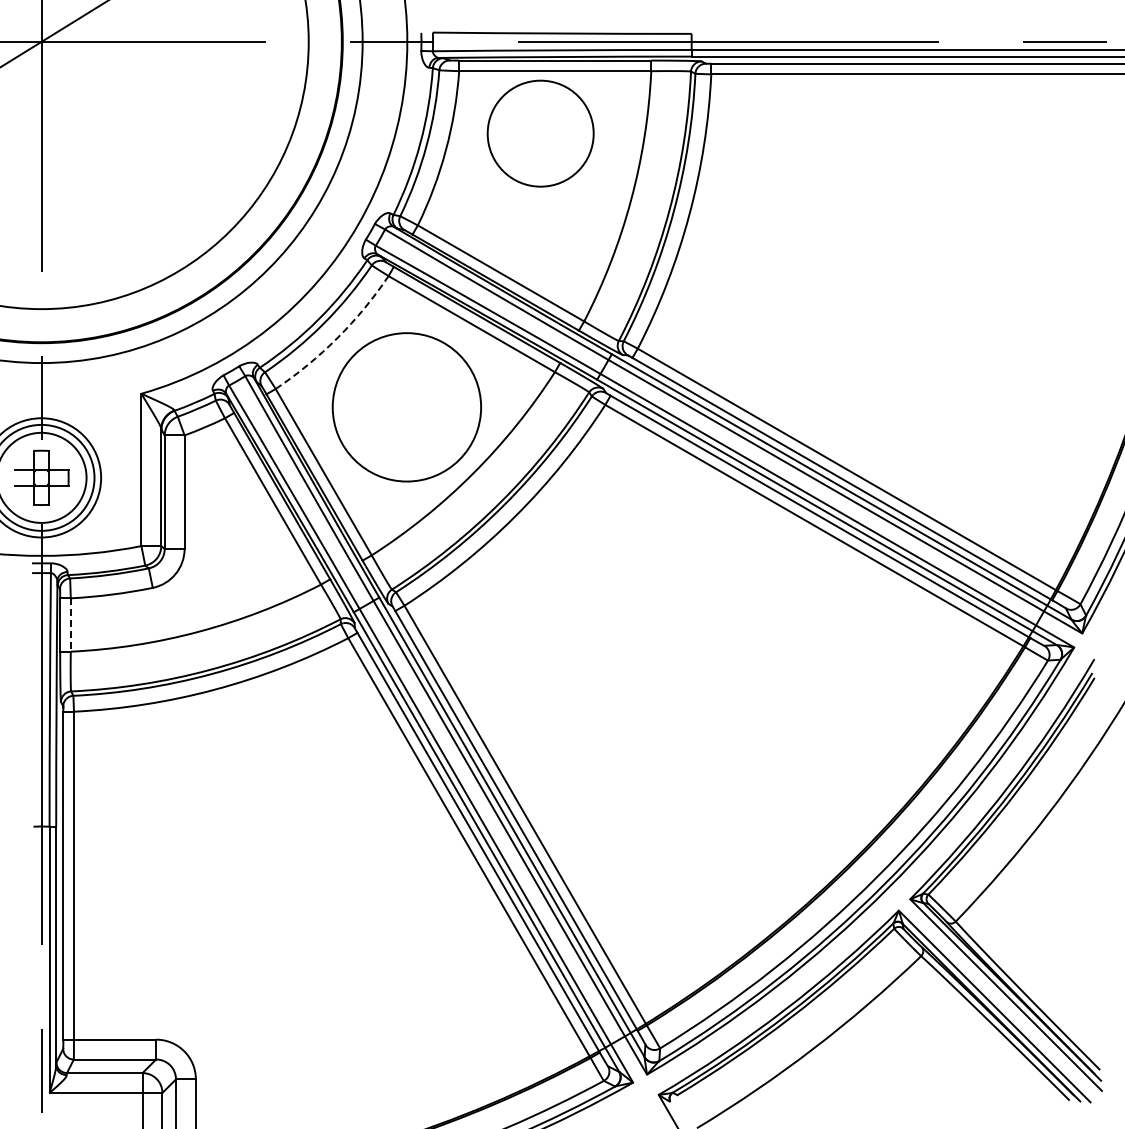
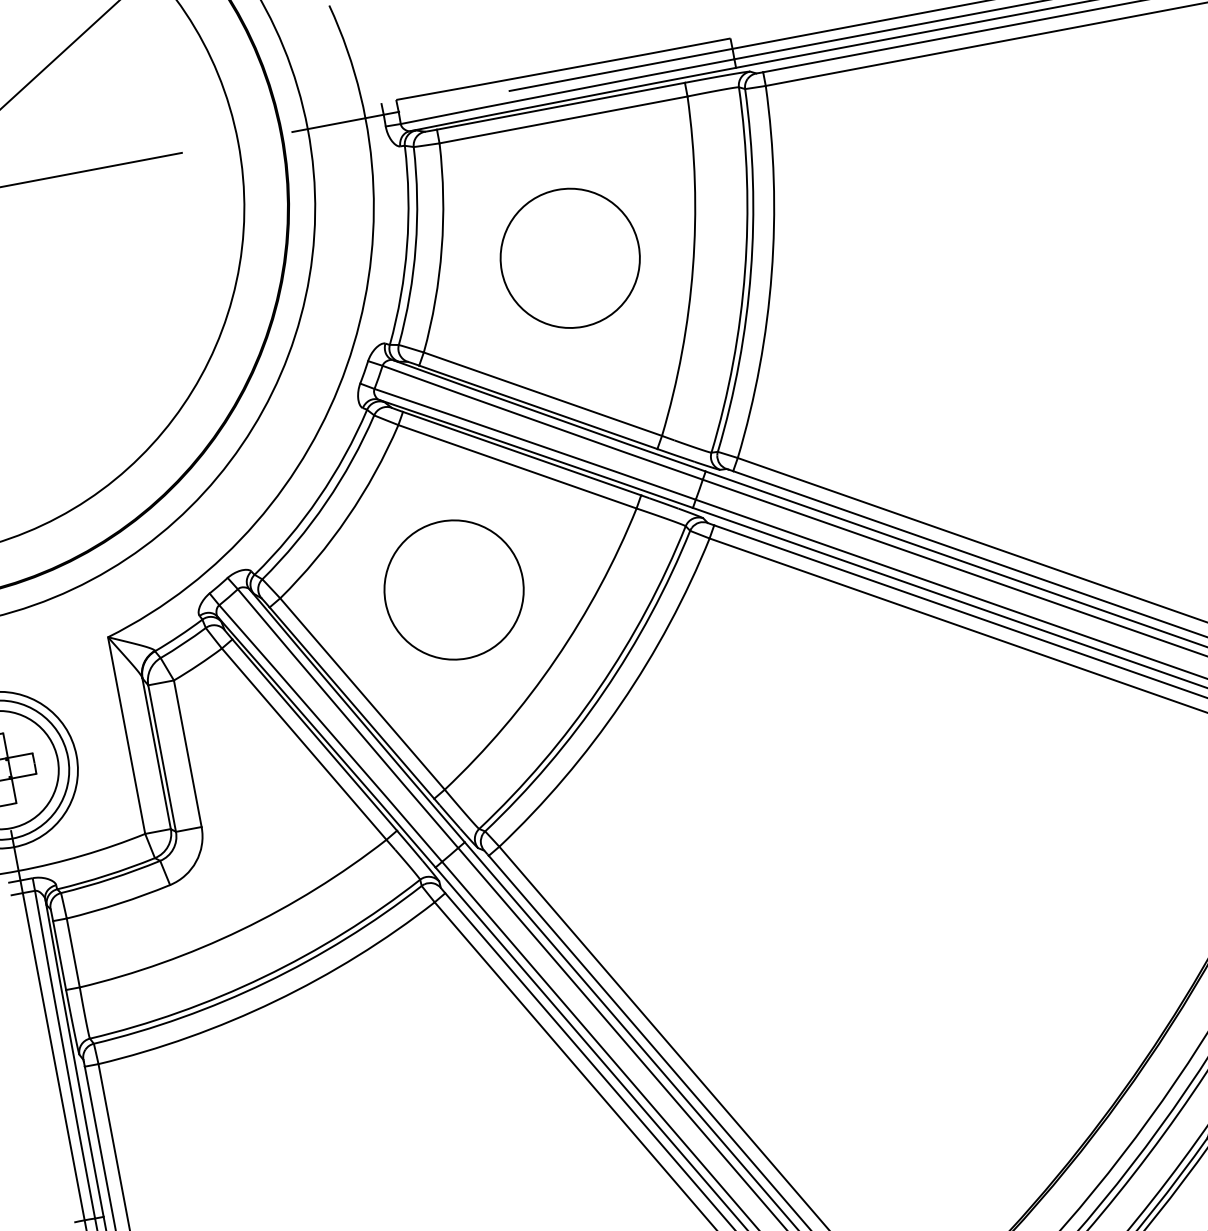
circle: (540, 133) -> (569, 258), moved
arc: (337, 337) -> (347, 516), dashed -> solid
circle: (406, 407) -> (453, 590), size x0.71
line: (70, 625) -> (73, 953), dashed -> solid

